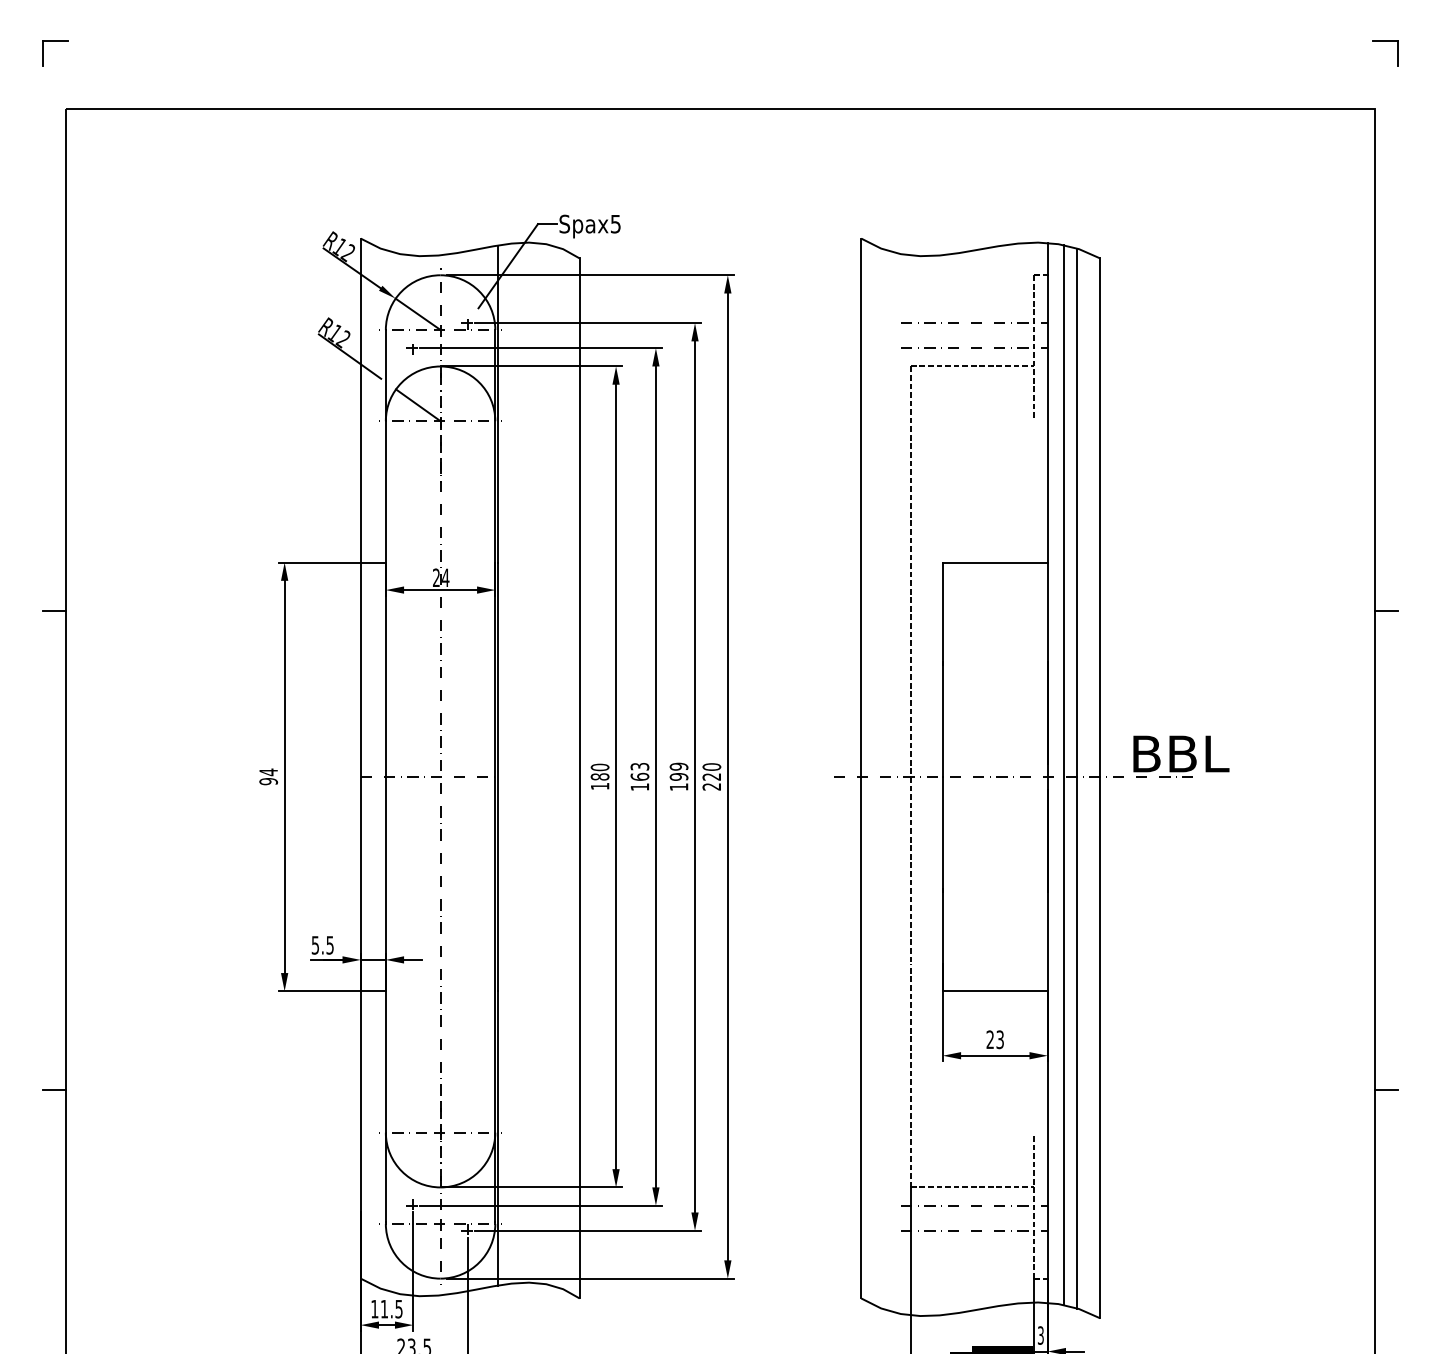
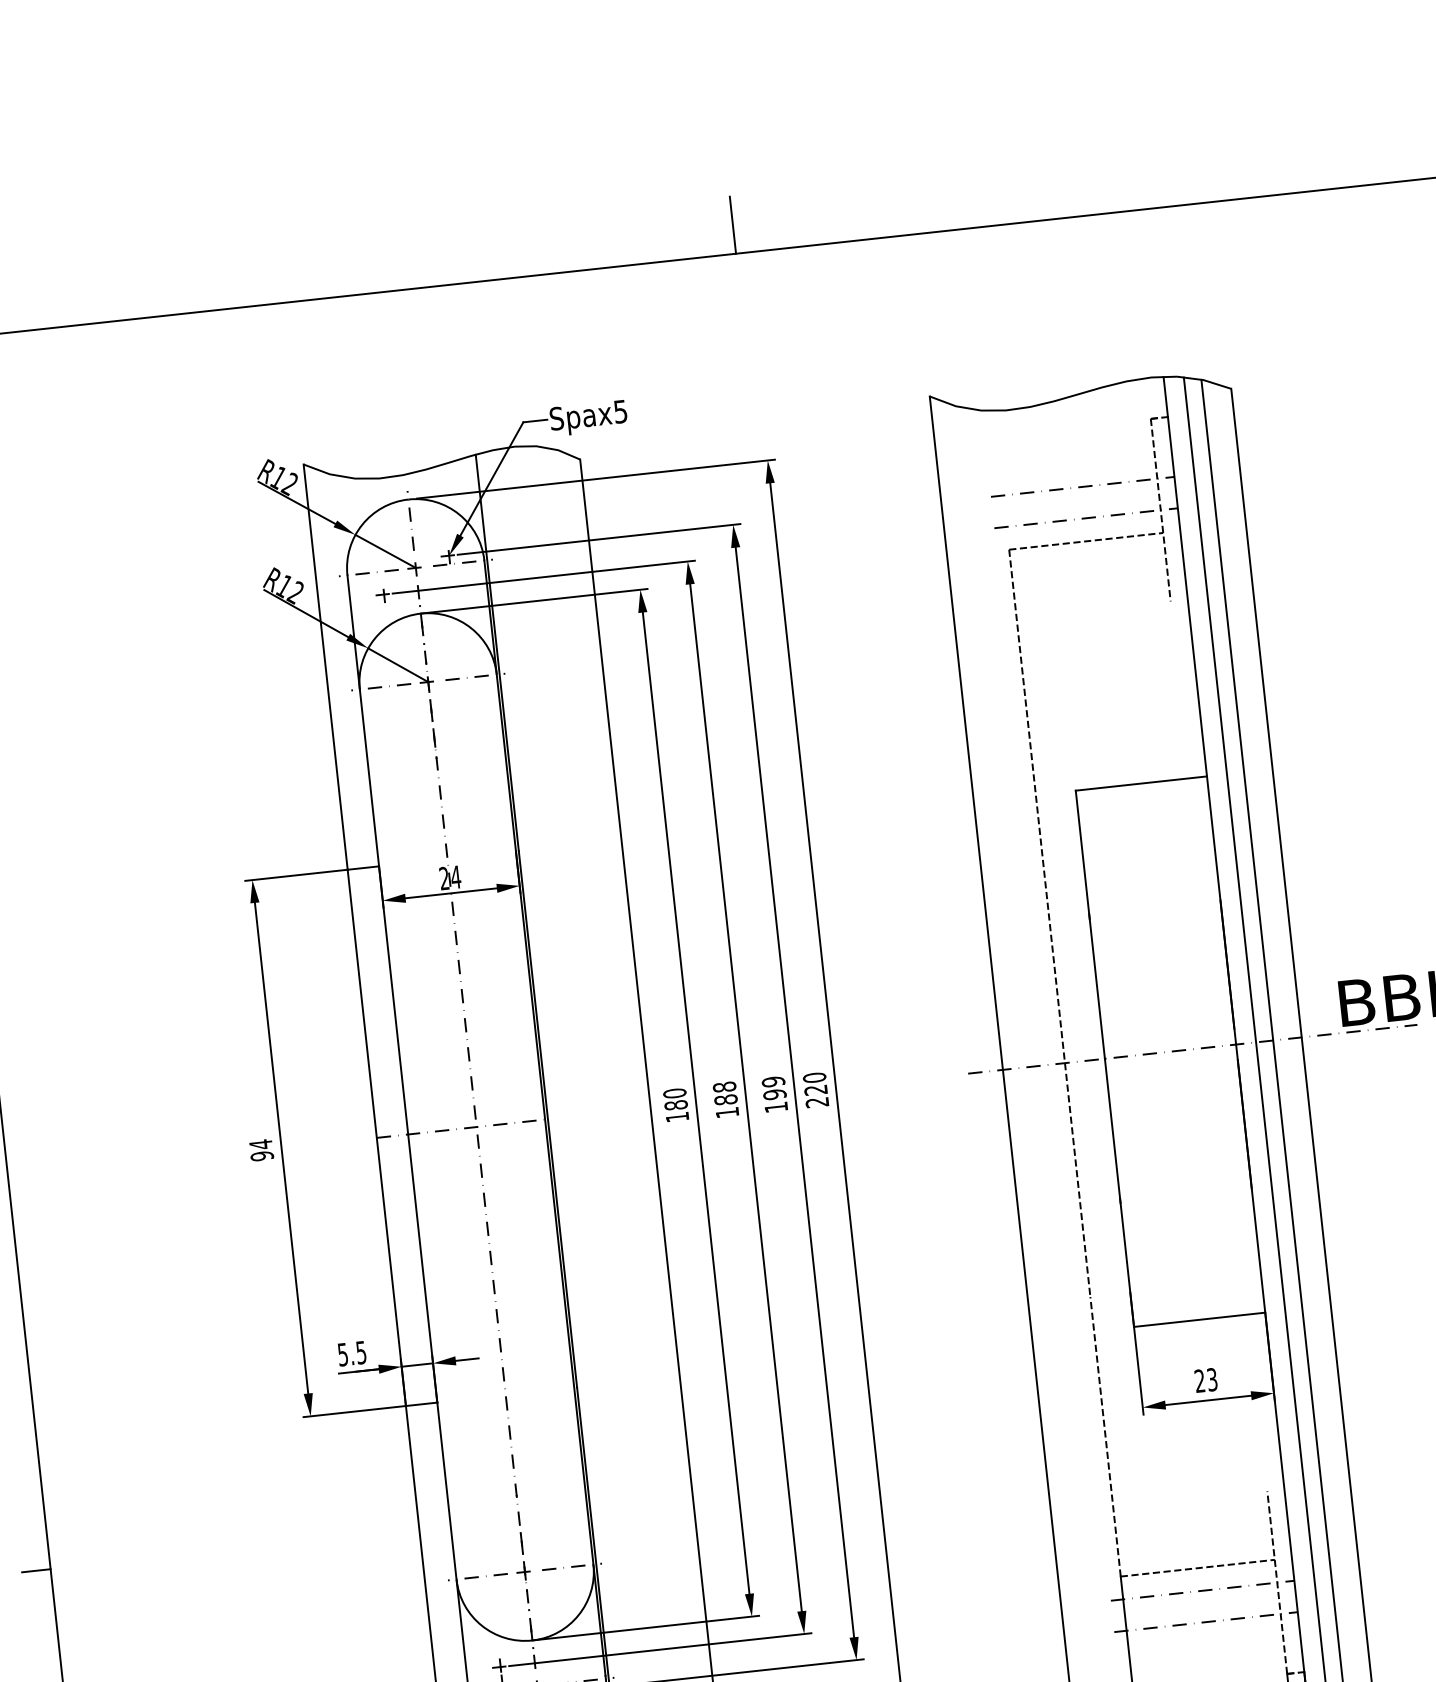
line: (720, 86) -> (732, 225), added
fill: (474, 314) -> (456, 543), added
fill: (387, 382) -> (356, 640), added
text: (639, 771) -> (724, 1093), 163 -> 188

